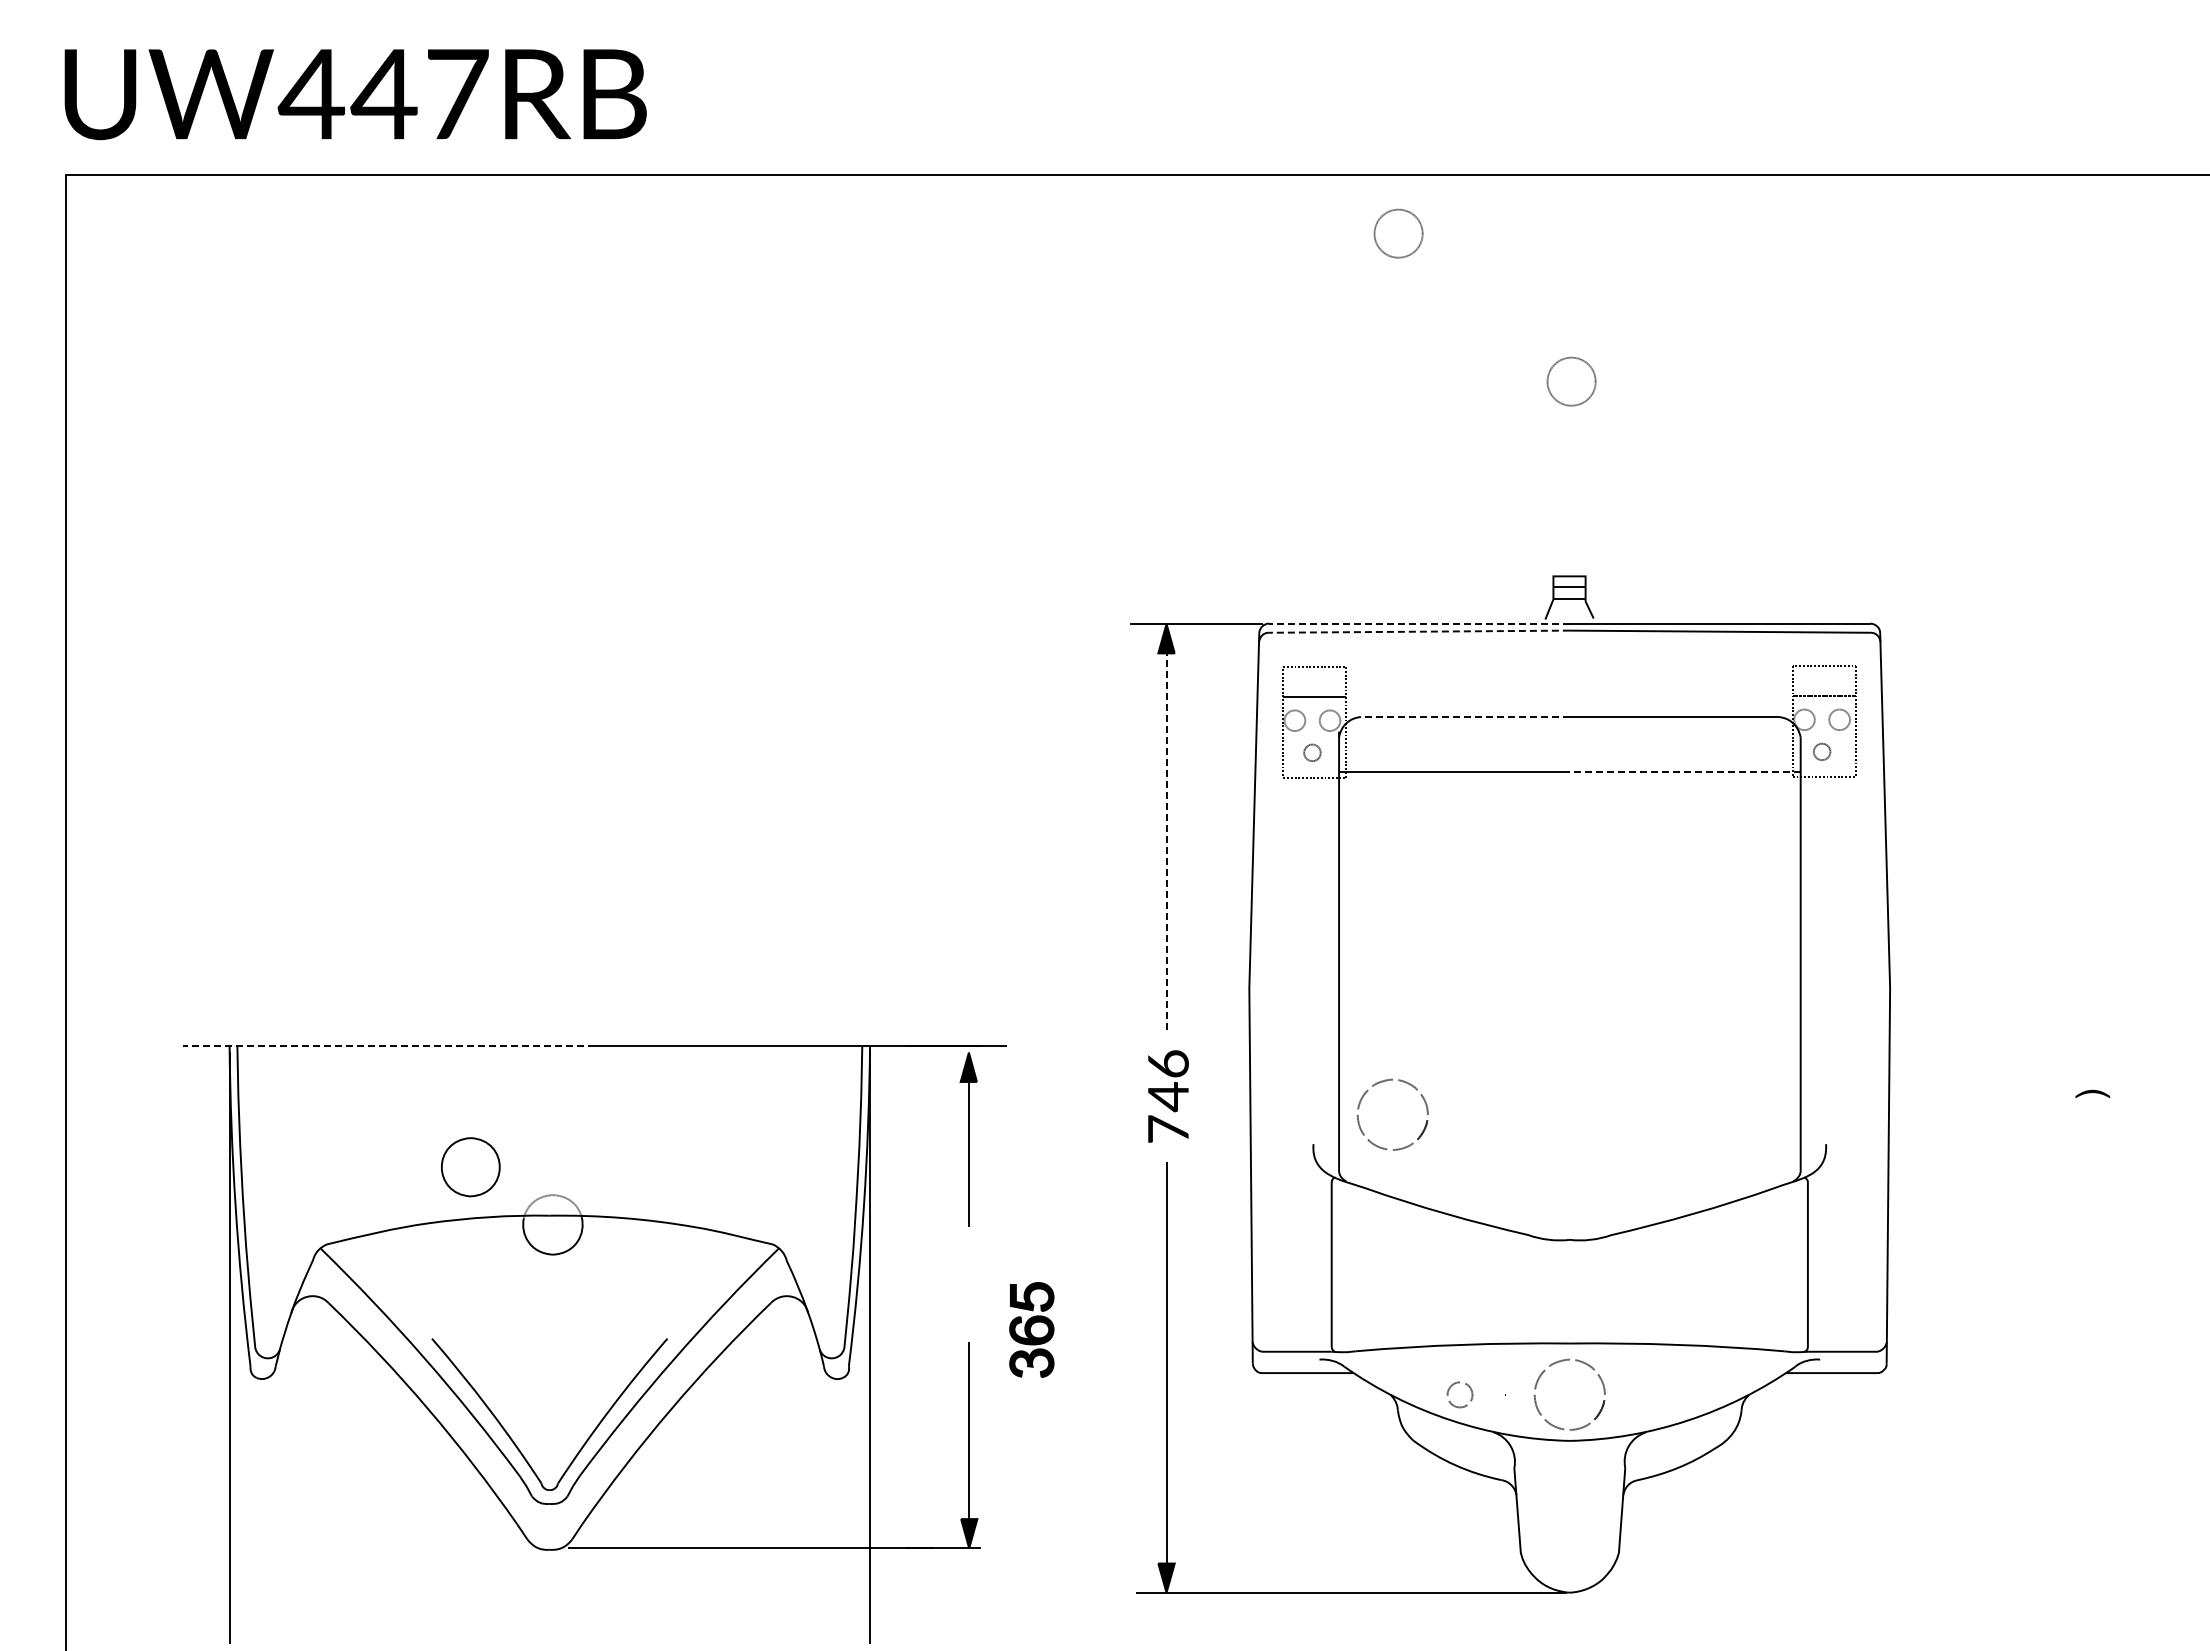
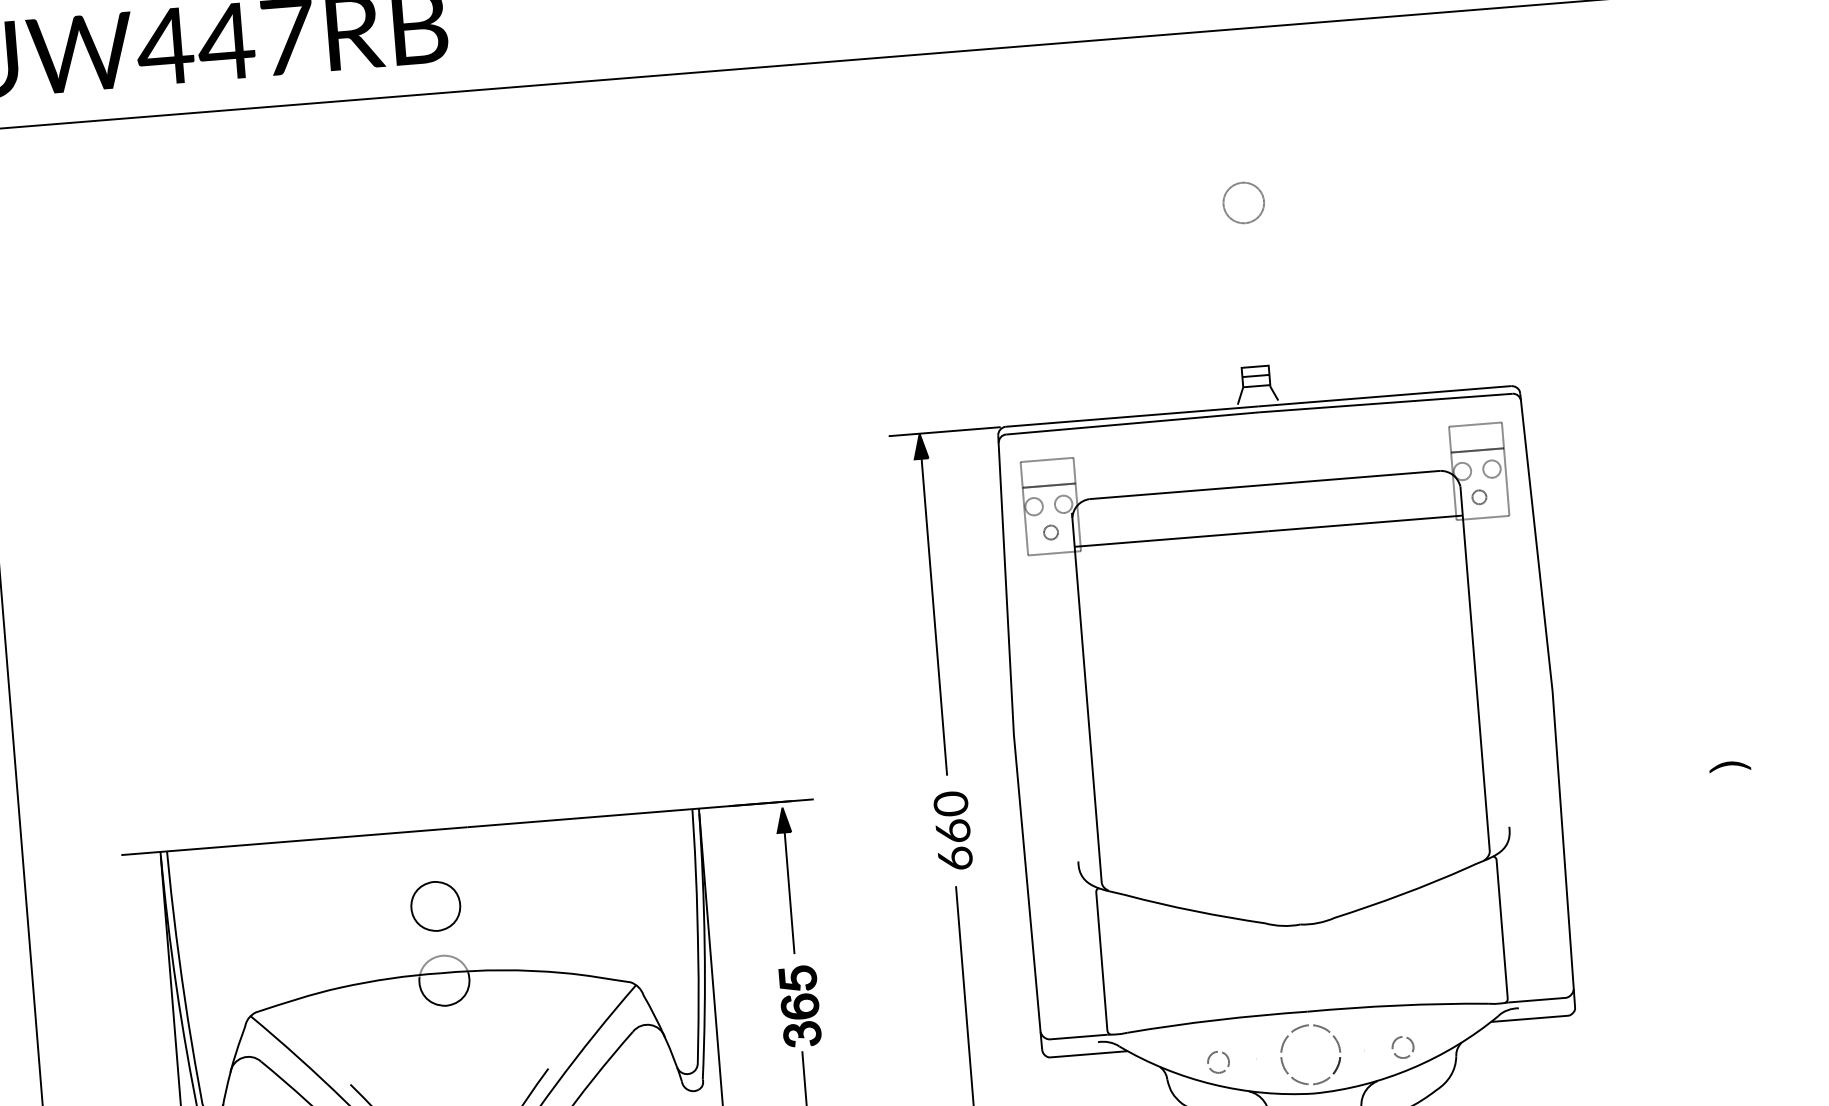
part: (1398, 233) -> (1088, 90), removed
line: (1418, 623) -> (1131, 416), dashed -> solid
line: (1419, 631) -> (1132, 423), dashed -> solid
line: (1464, 717) -> (1176, 492), dashed -> solid
line: (1684, 771) -> (1365, 523), dashed -> solid
line: (1166, 840) -> (934, 616), dashed -> solid
line: (388, 1045) -> (294, 841), dashed -> solid
part: (1367, 1092) -> (1120, 814), removed
part: (2092, 1093) -> (1729, 766), size x1.43
text: (1167, 1095) -> (952, 830), 746 -> 660
part: (470, 1167) -> (435, 906), moved
part: (1031, 1329) -> (799, 1005), moved
part: (1679, 1383) -> (1402, 1037), added

